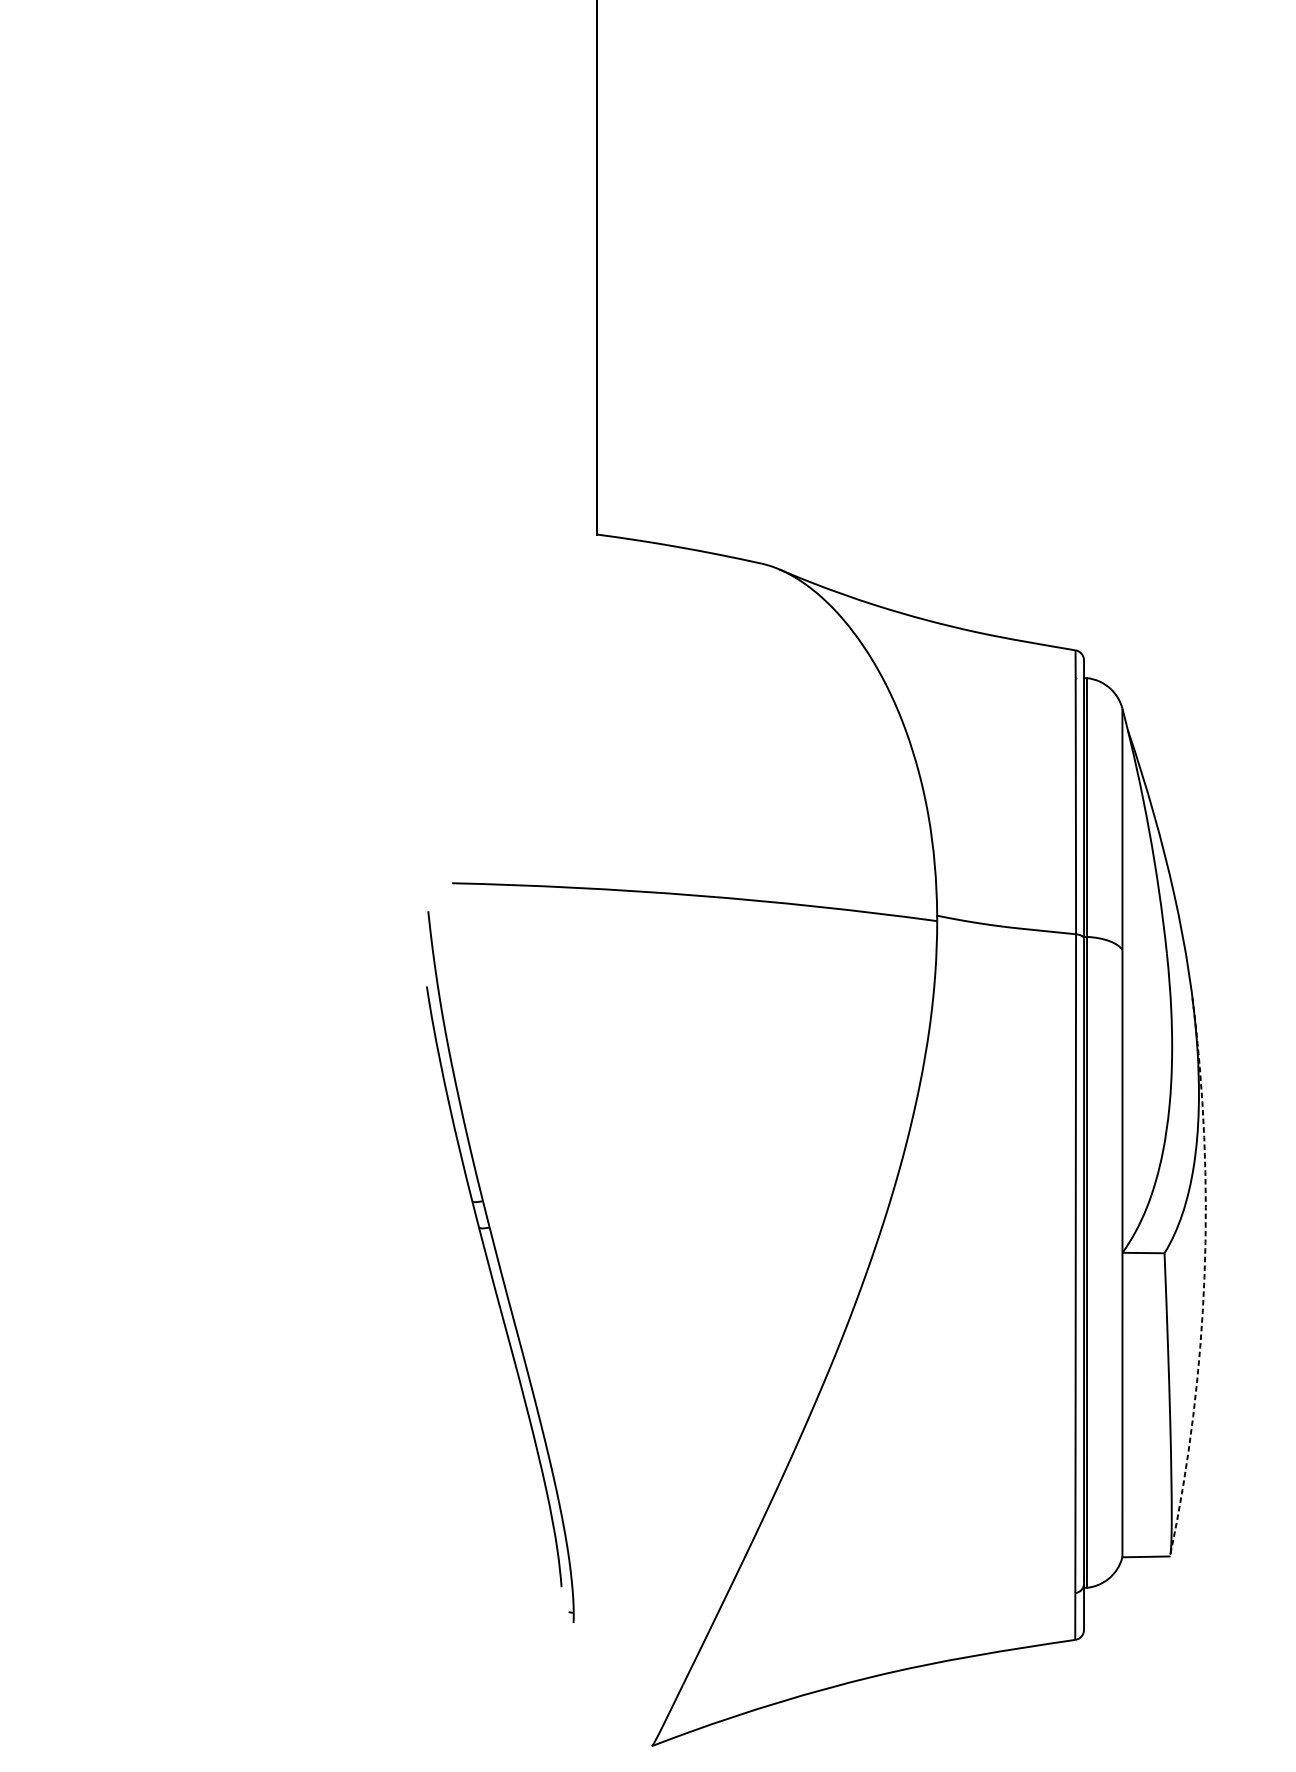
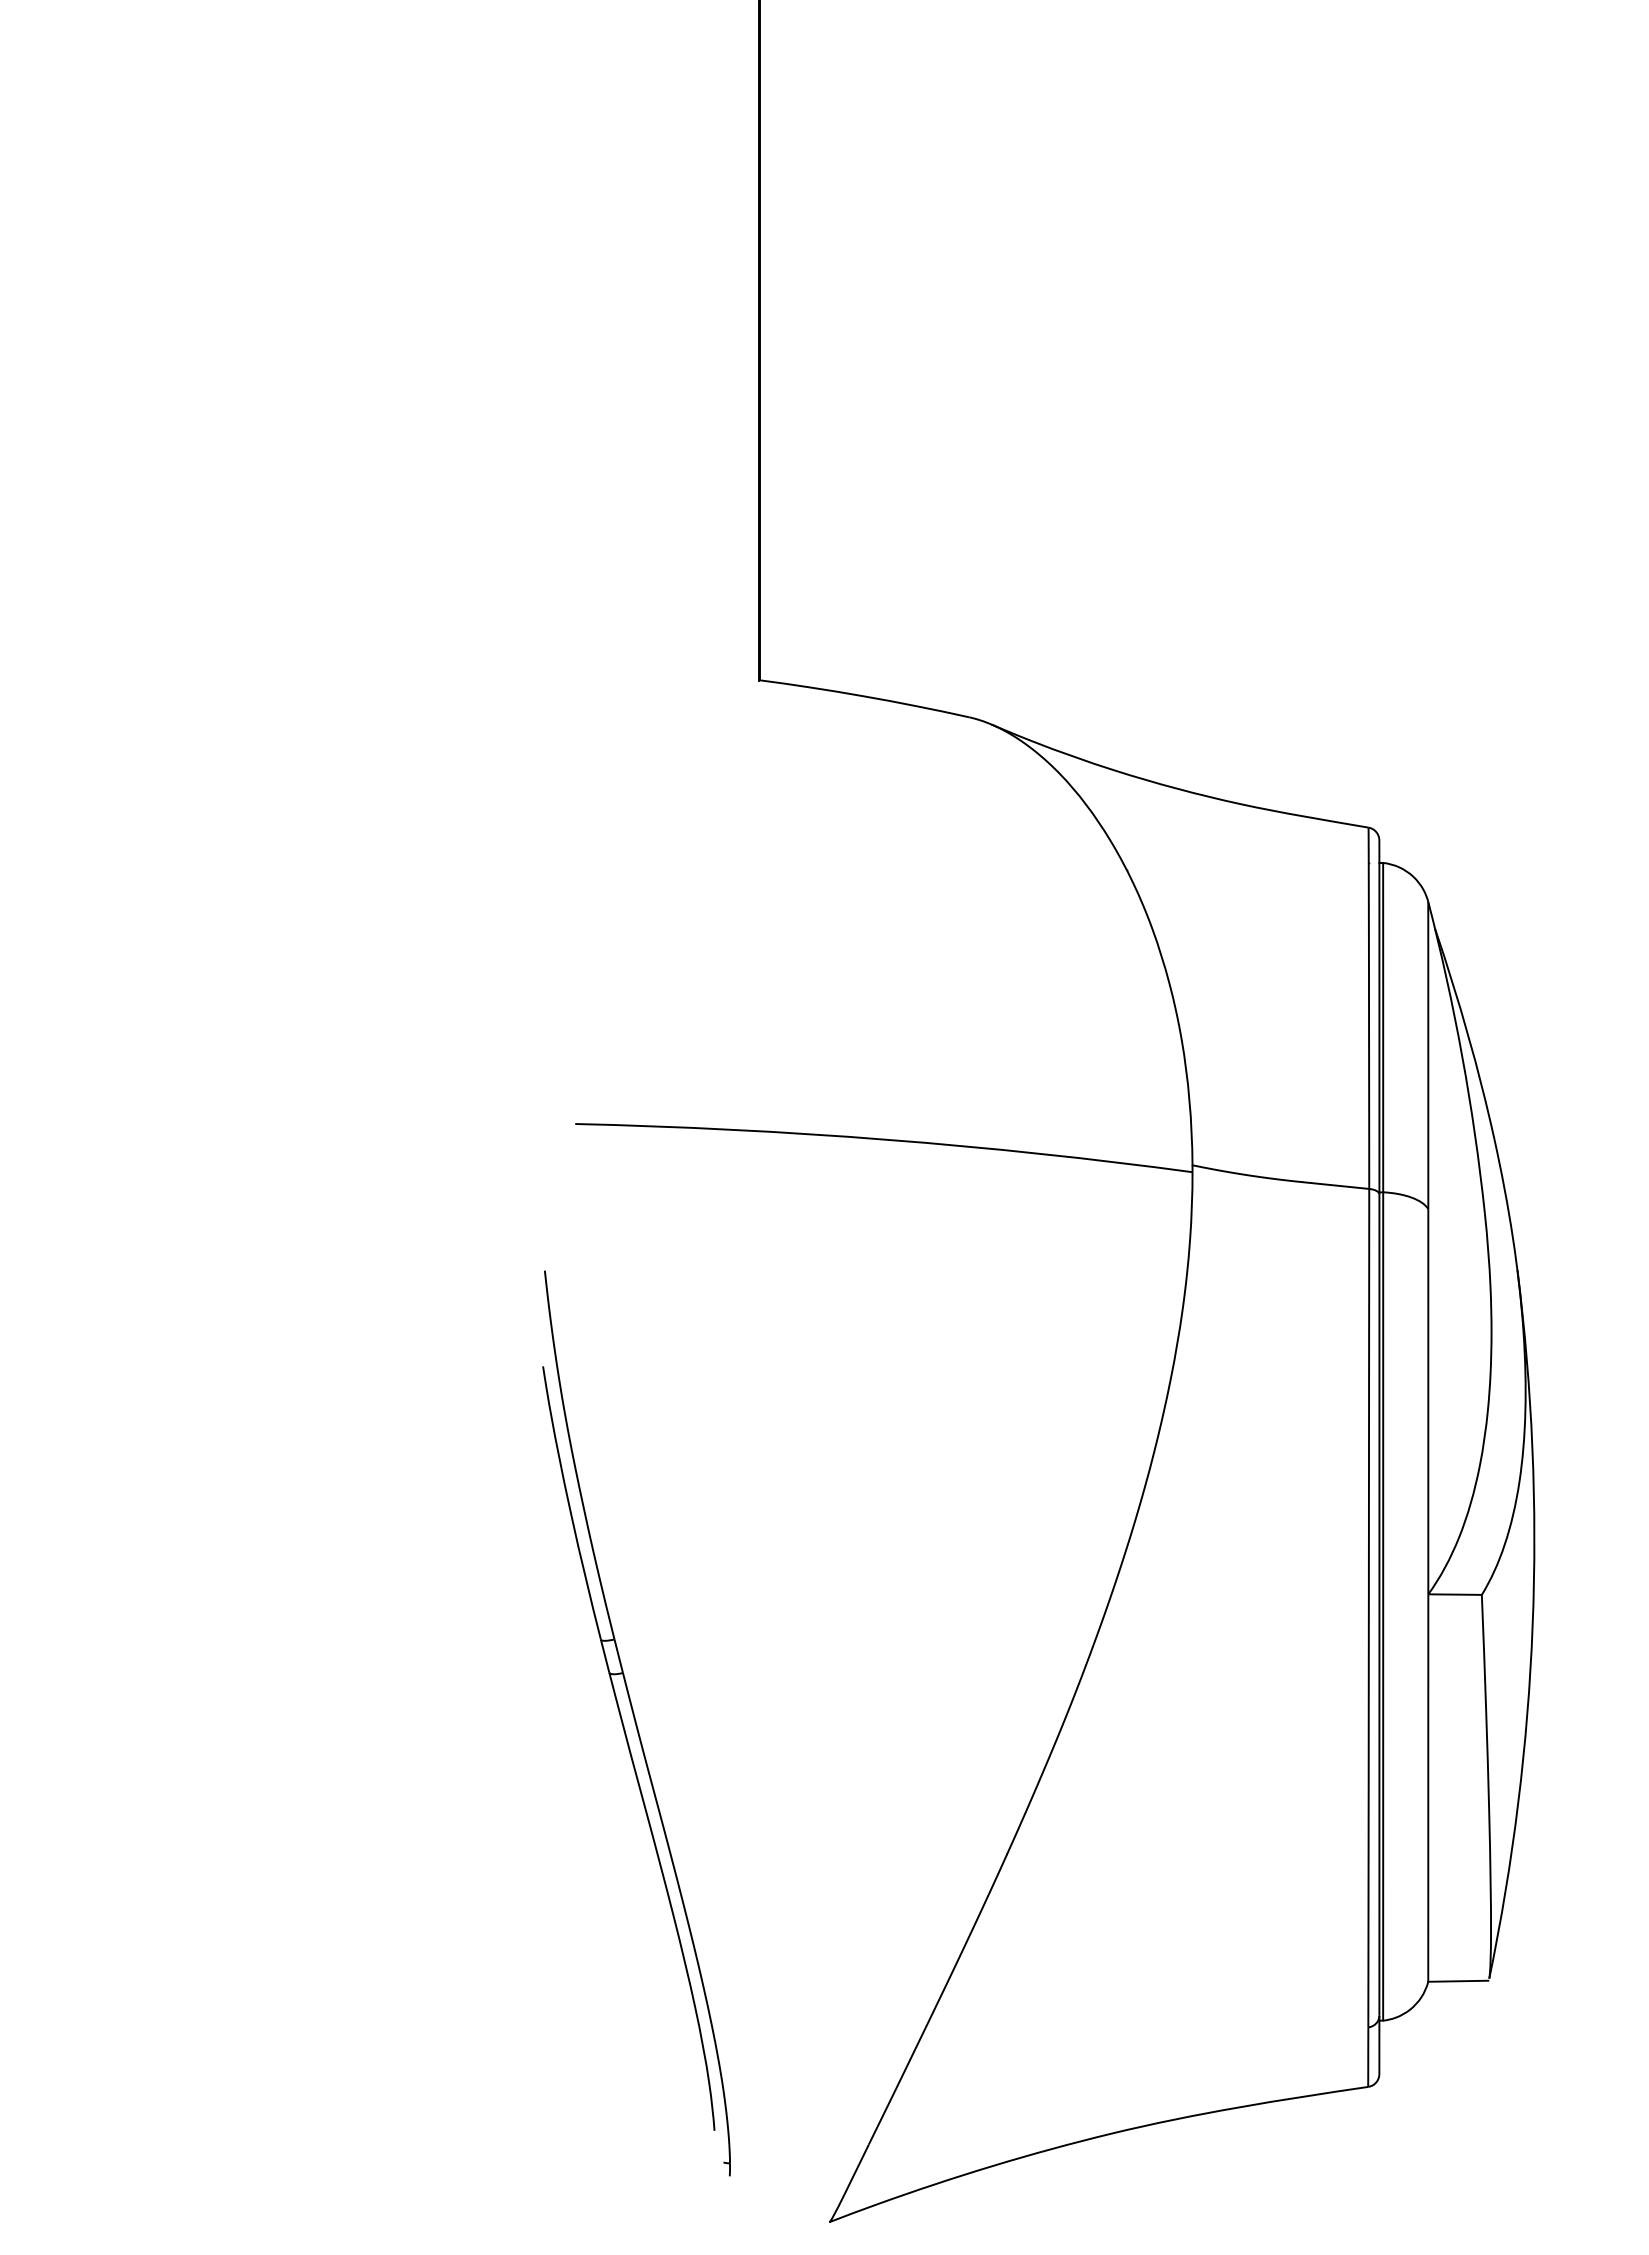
part: (500, 1267) -> (636, 1723), moved
arc: (1204, 1277) -> (1532, 1625), dashed -> solid

